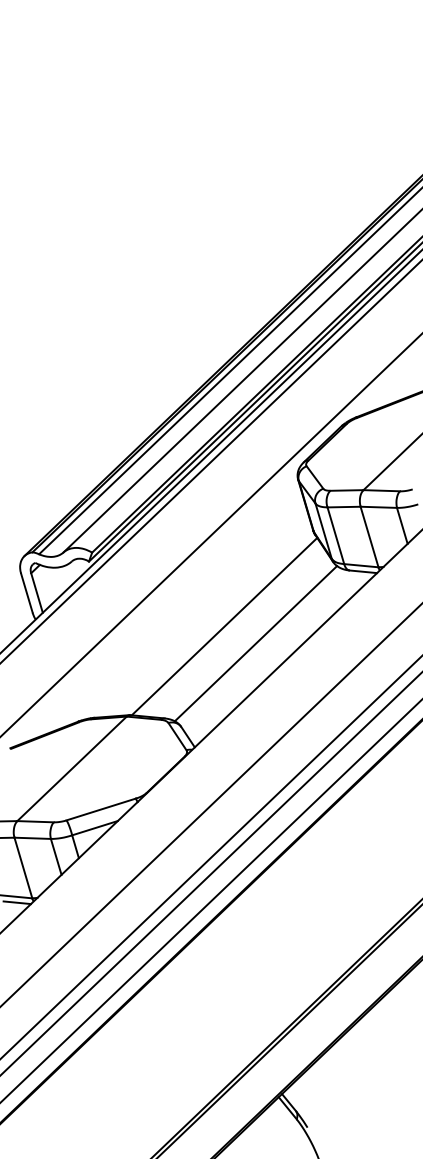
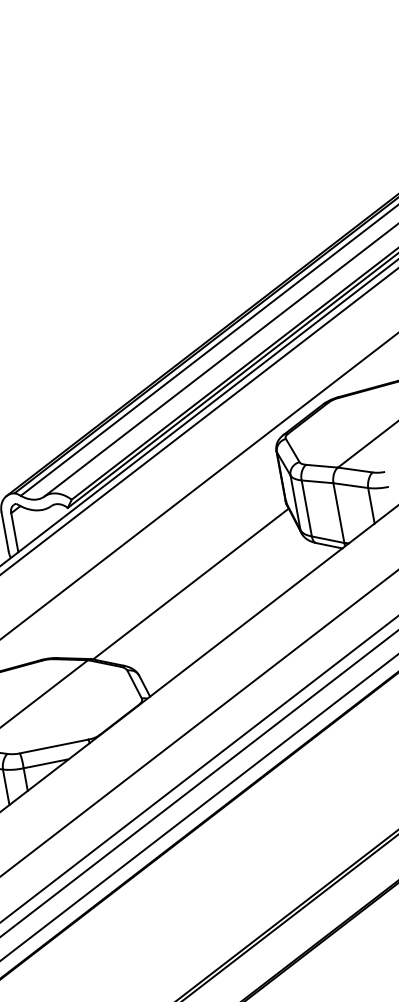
line: (255, 643) -> (218, 603), removed

